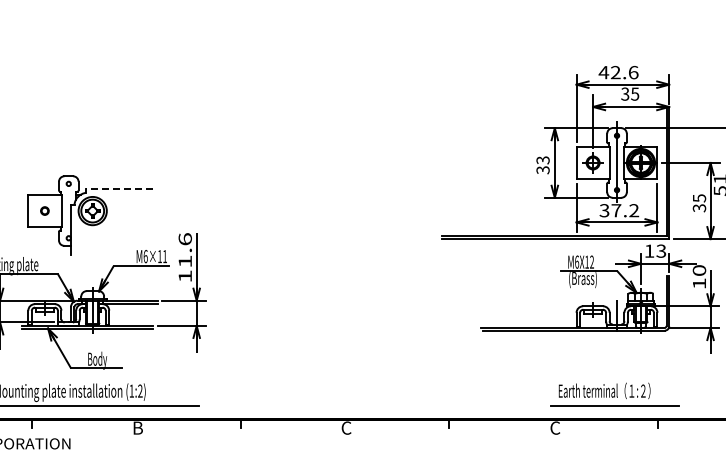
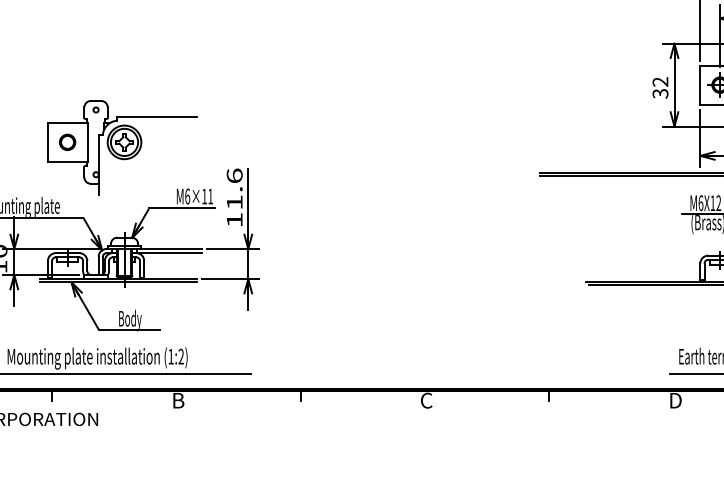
text: (543, 160) -> (661, 82), 33 -> 32
line: (119, 189) -> (156, 116), dashed -> solid
circle: (44, 210) -> (67, 141), size x1.67
text: (555, 427) -> (675, 399), C -> D

